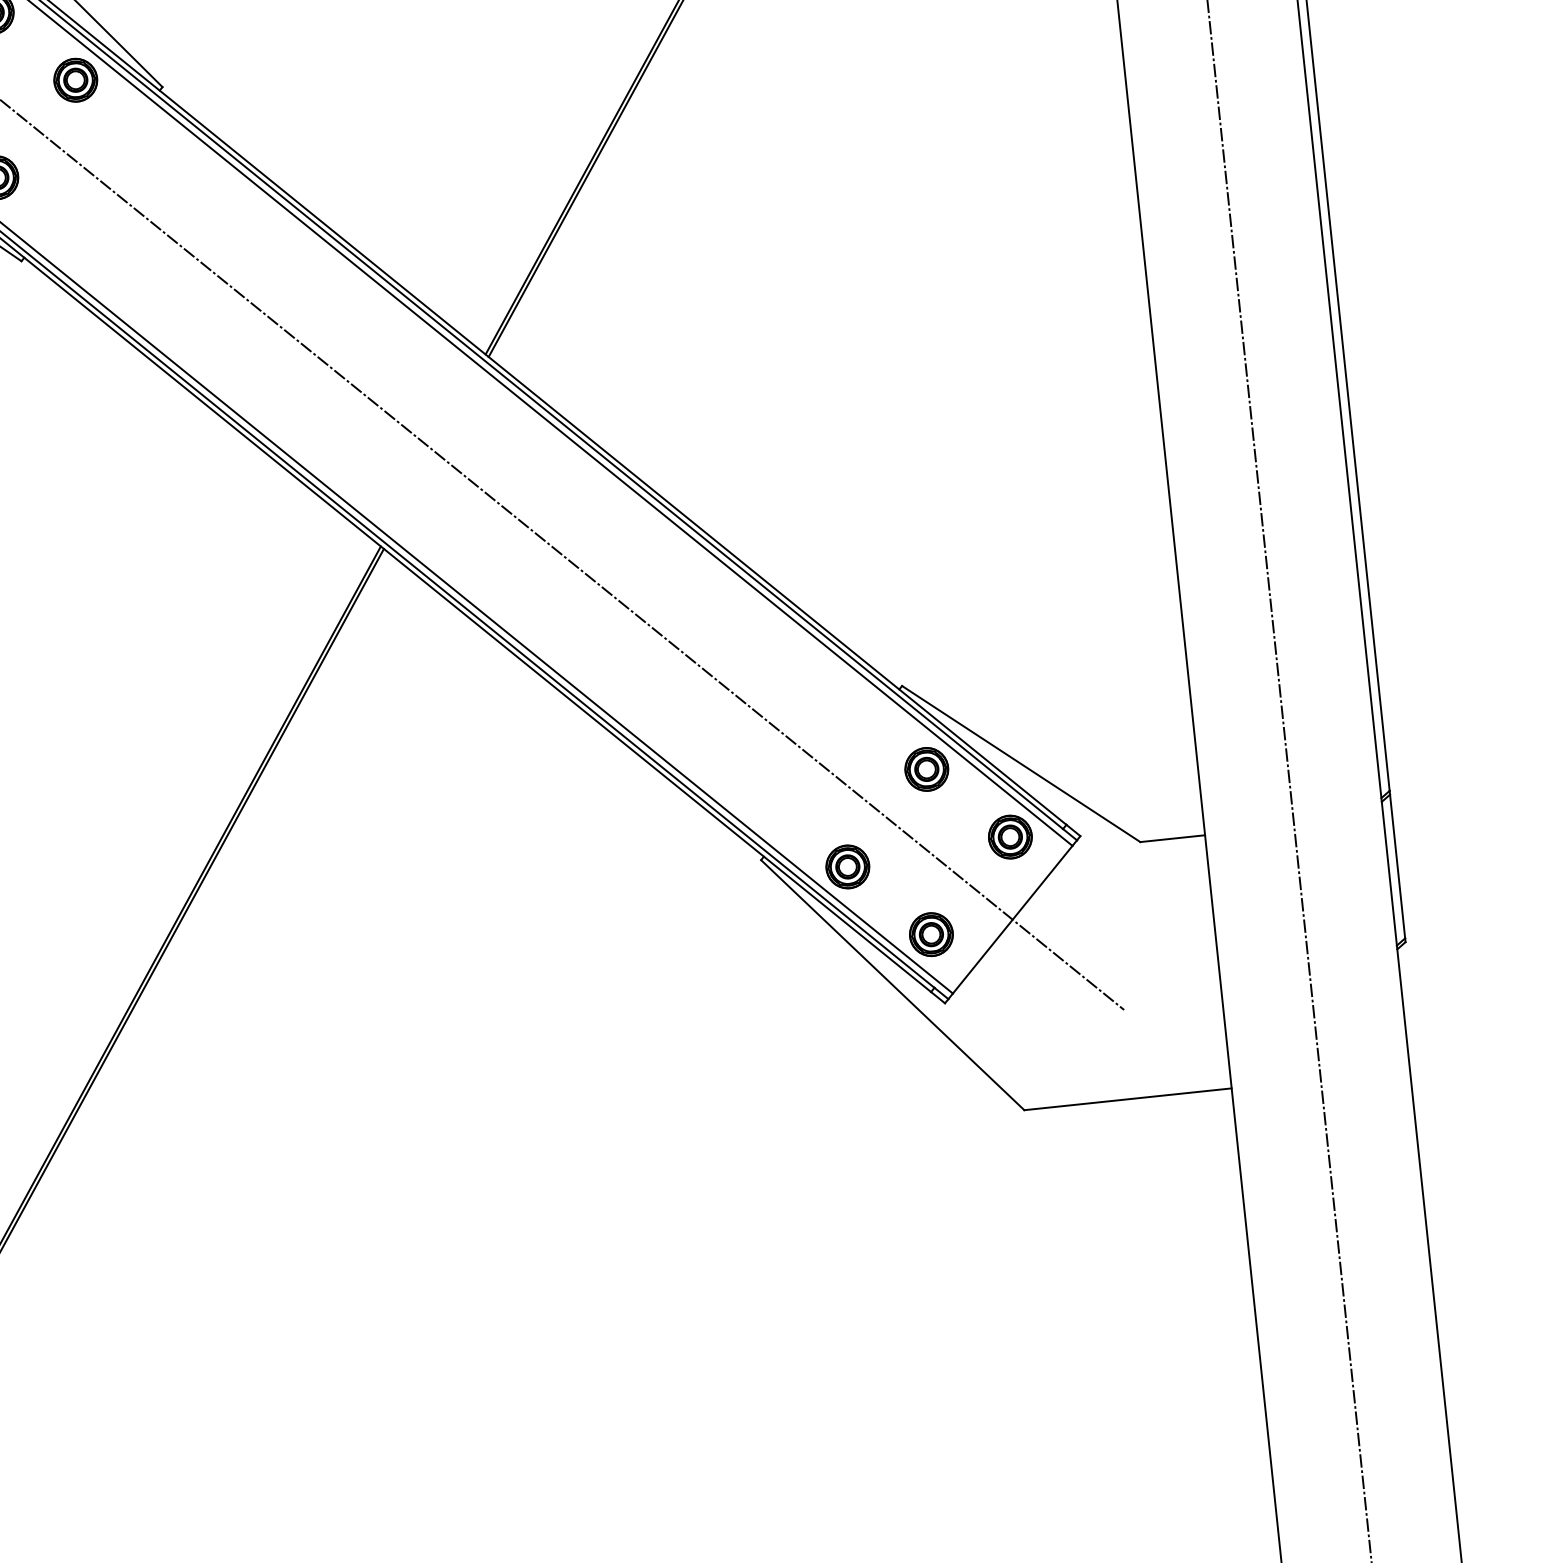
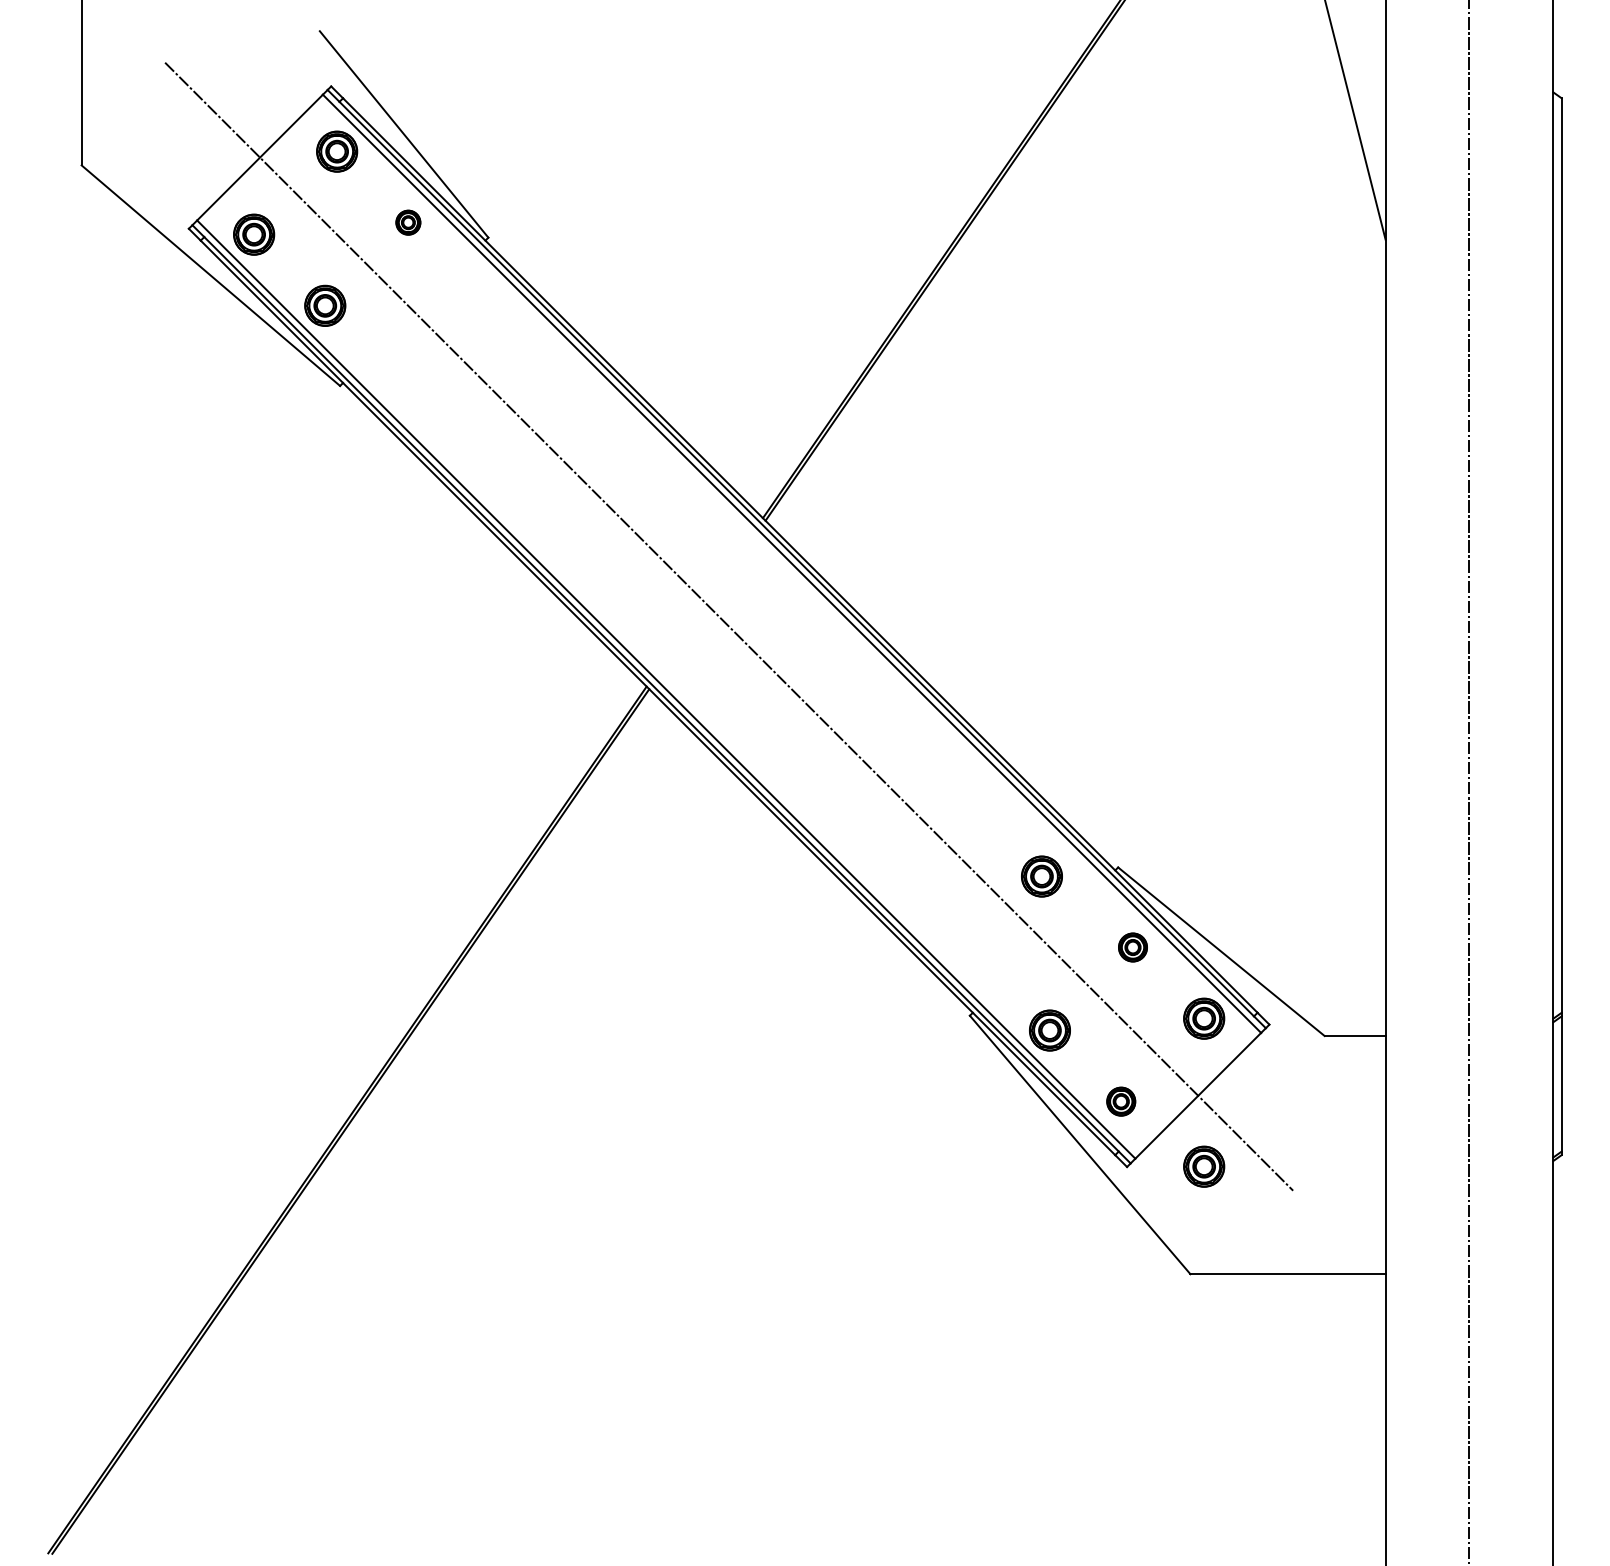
part: (75, 79) -> (408, 222), size x0.6
part: (821, 704) -> (1041, 876), added
part: (926, 769) -> (1132, 947), size x0.7
part: (931, 934) -> (1121, 1101), size x0.7
part: (1027, 994) -> (1204, 1166), added

